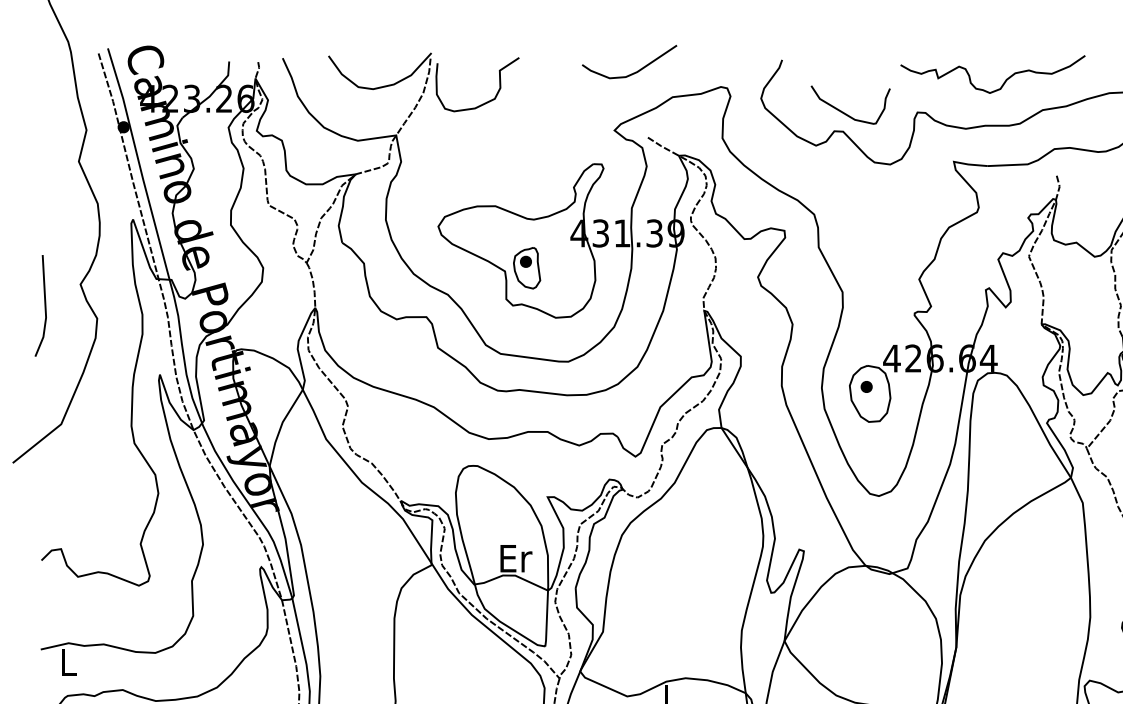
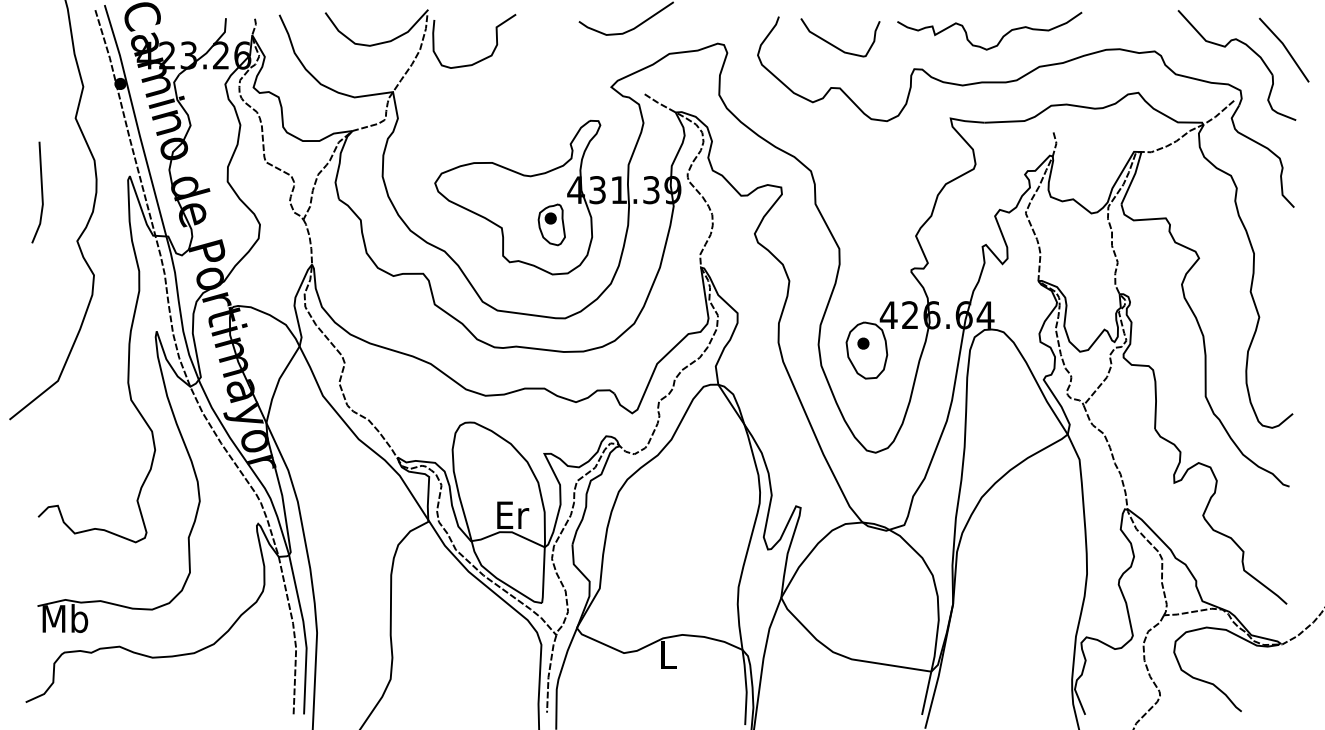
curve: (845, 112) -> (835, 45), moved
part: (526, 267) -> (551, 224), moved
line: (44, 305) -> (41, 192), moved
text: (68, 661) -> (65, 618), L -> Mb

